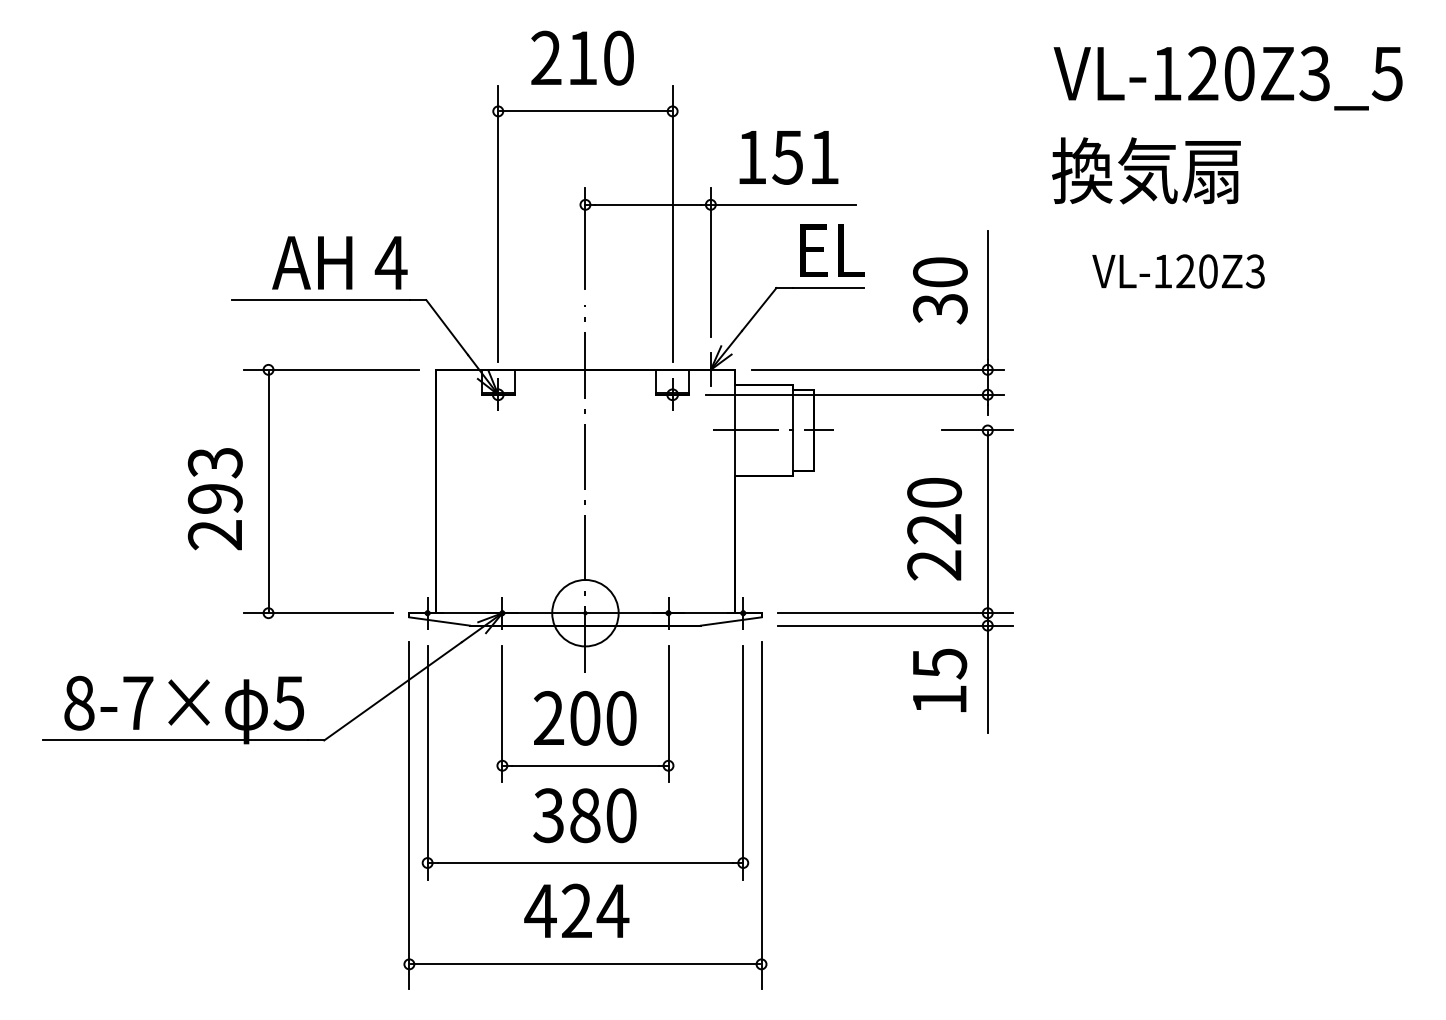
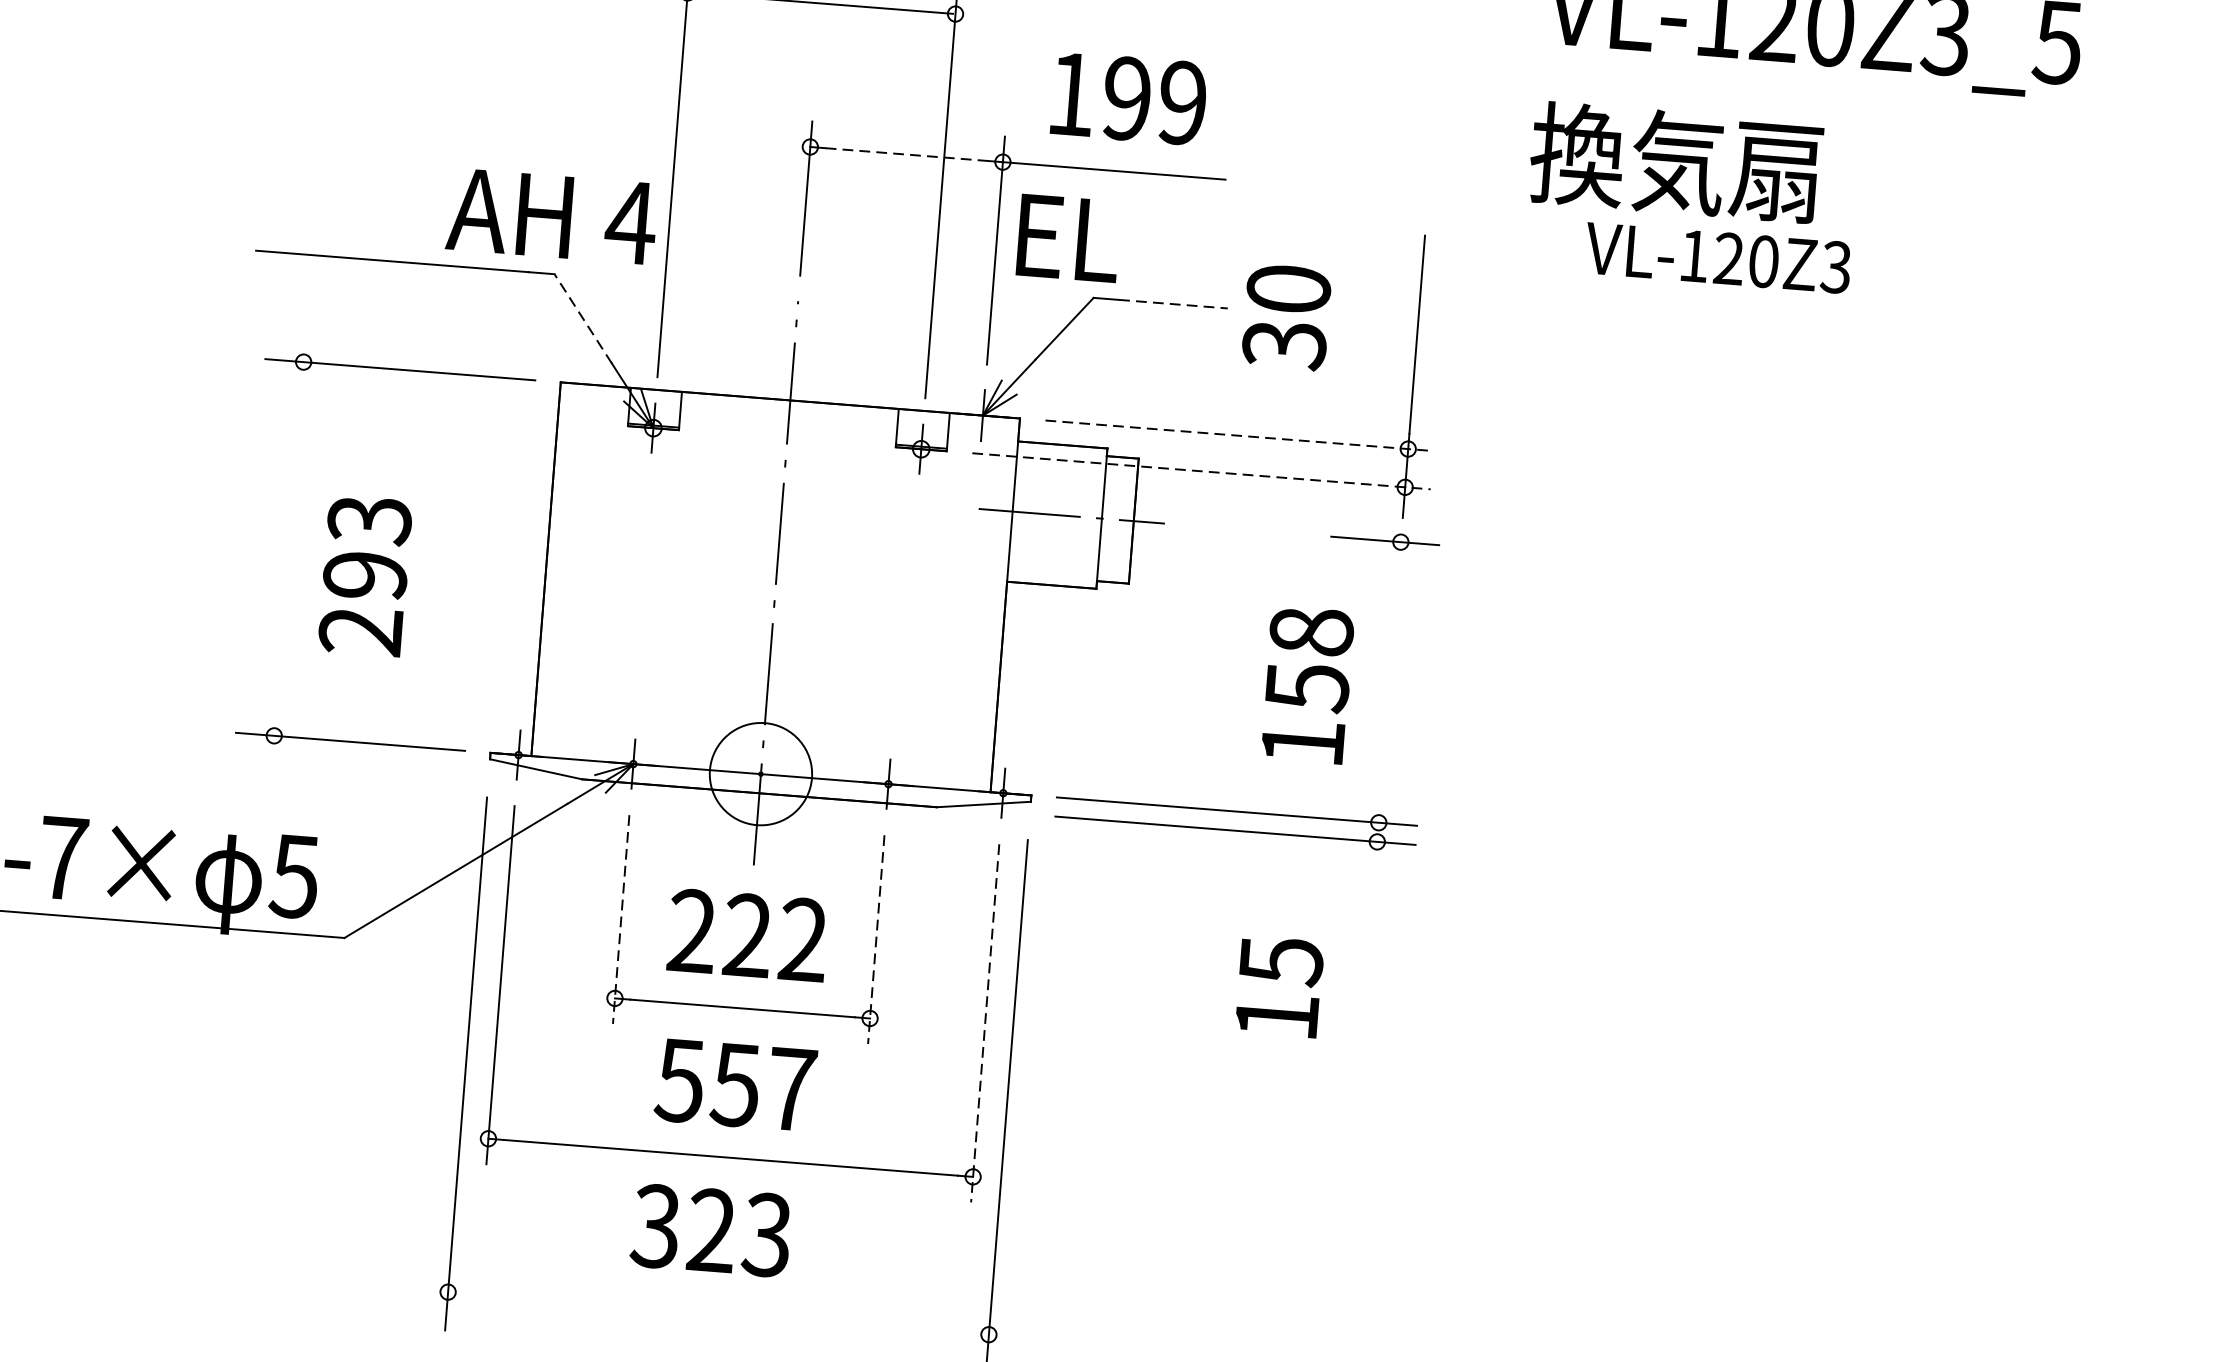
text: (805, 157) -> (1153, 100), 151 -> 199
line: (648, 204) -> (907, 154), solid -> dashed
text: (832, 250) -> (1069, 237), moved
text: (339, 262) -> (551, 215), moved
text: (1178, 271) -> (1717, 258), moved
line: (828, 288) -> (1173, 304), solid -> dashed
text: (940, 290) -> (1286, 316), moved
line: (446, 327) -> (582, 318), solid -> dashed
line: (878, 369) -> (1240, 435), solid -> dashed
line: (855, 394) -> (1202, 470), solid -> dashed
line: (268, 491) -> (288, 548), removed
text: (214, 499) -> (364, 576), moved
text: (934, 528) -> (1307, 686), 220 -> 158
line: (987, 582) -> (1382, 775), removed
text: (940, 679) -> (1280, 985), moved
line: (502, 714) -> (621, 919), solid -> dashed
line: (668, 714) -> (876, 939), solid -> dashed
text: (603, 718) -> (775, 938), 200 -> 222
line: (743, 763) -> (985, 1024), solid -> dashed
text: (584, 815) -> (735, 1084), 380 -> 557
text: (576, 910) -> (711, 1229), 424 -> 323
line: (585, 964) -> (718, 1313), removed

